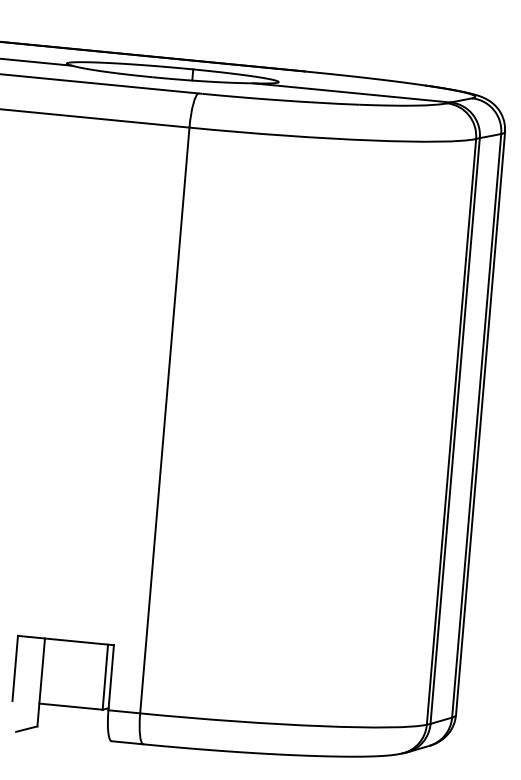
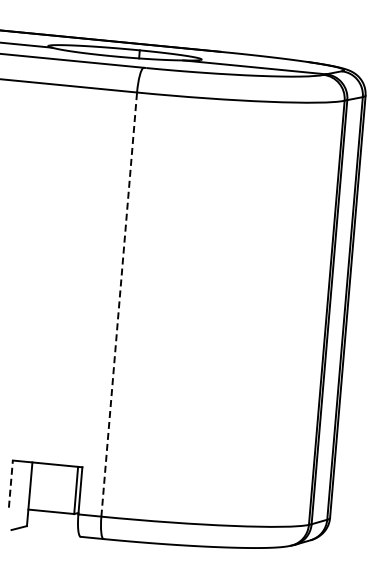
line: (165, 420) -> (119, 304), solid -> dashed
line: (14, 668) -> (10, 484), solid -> dashed

